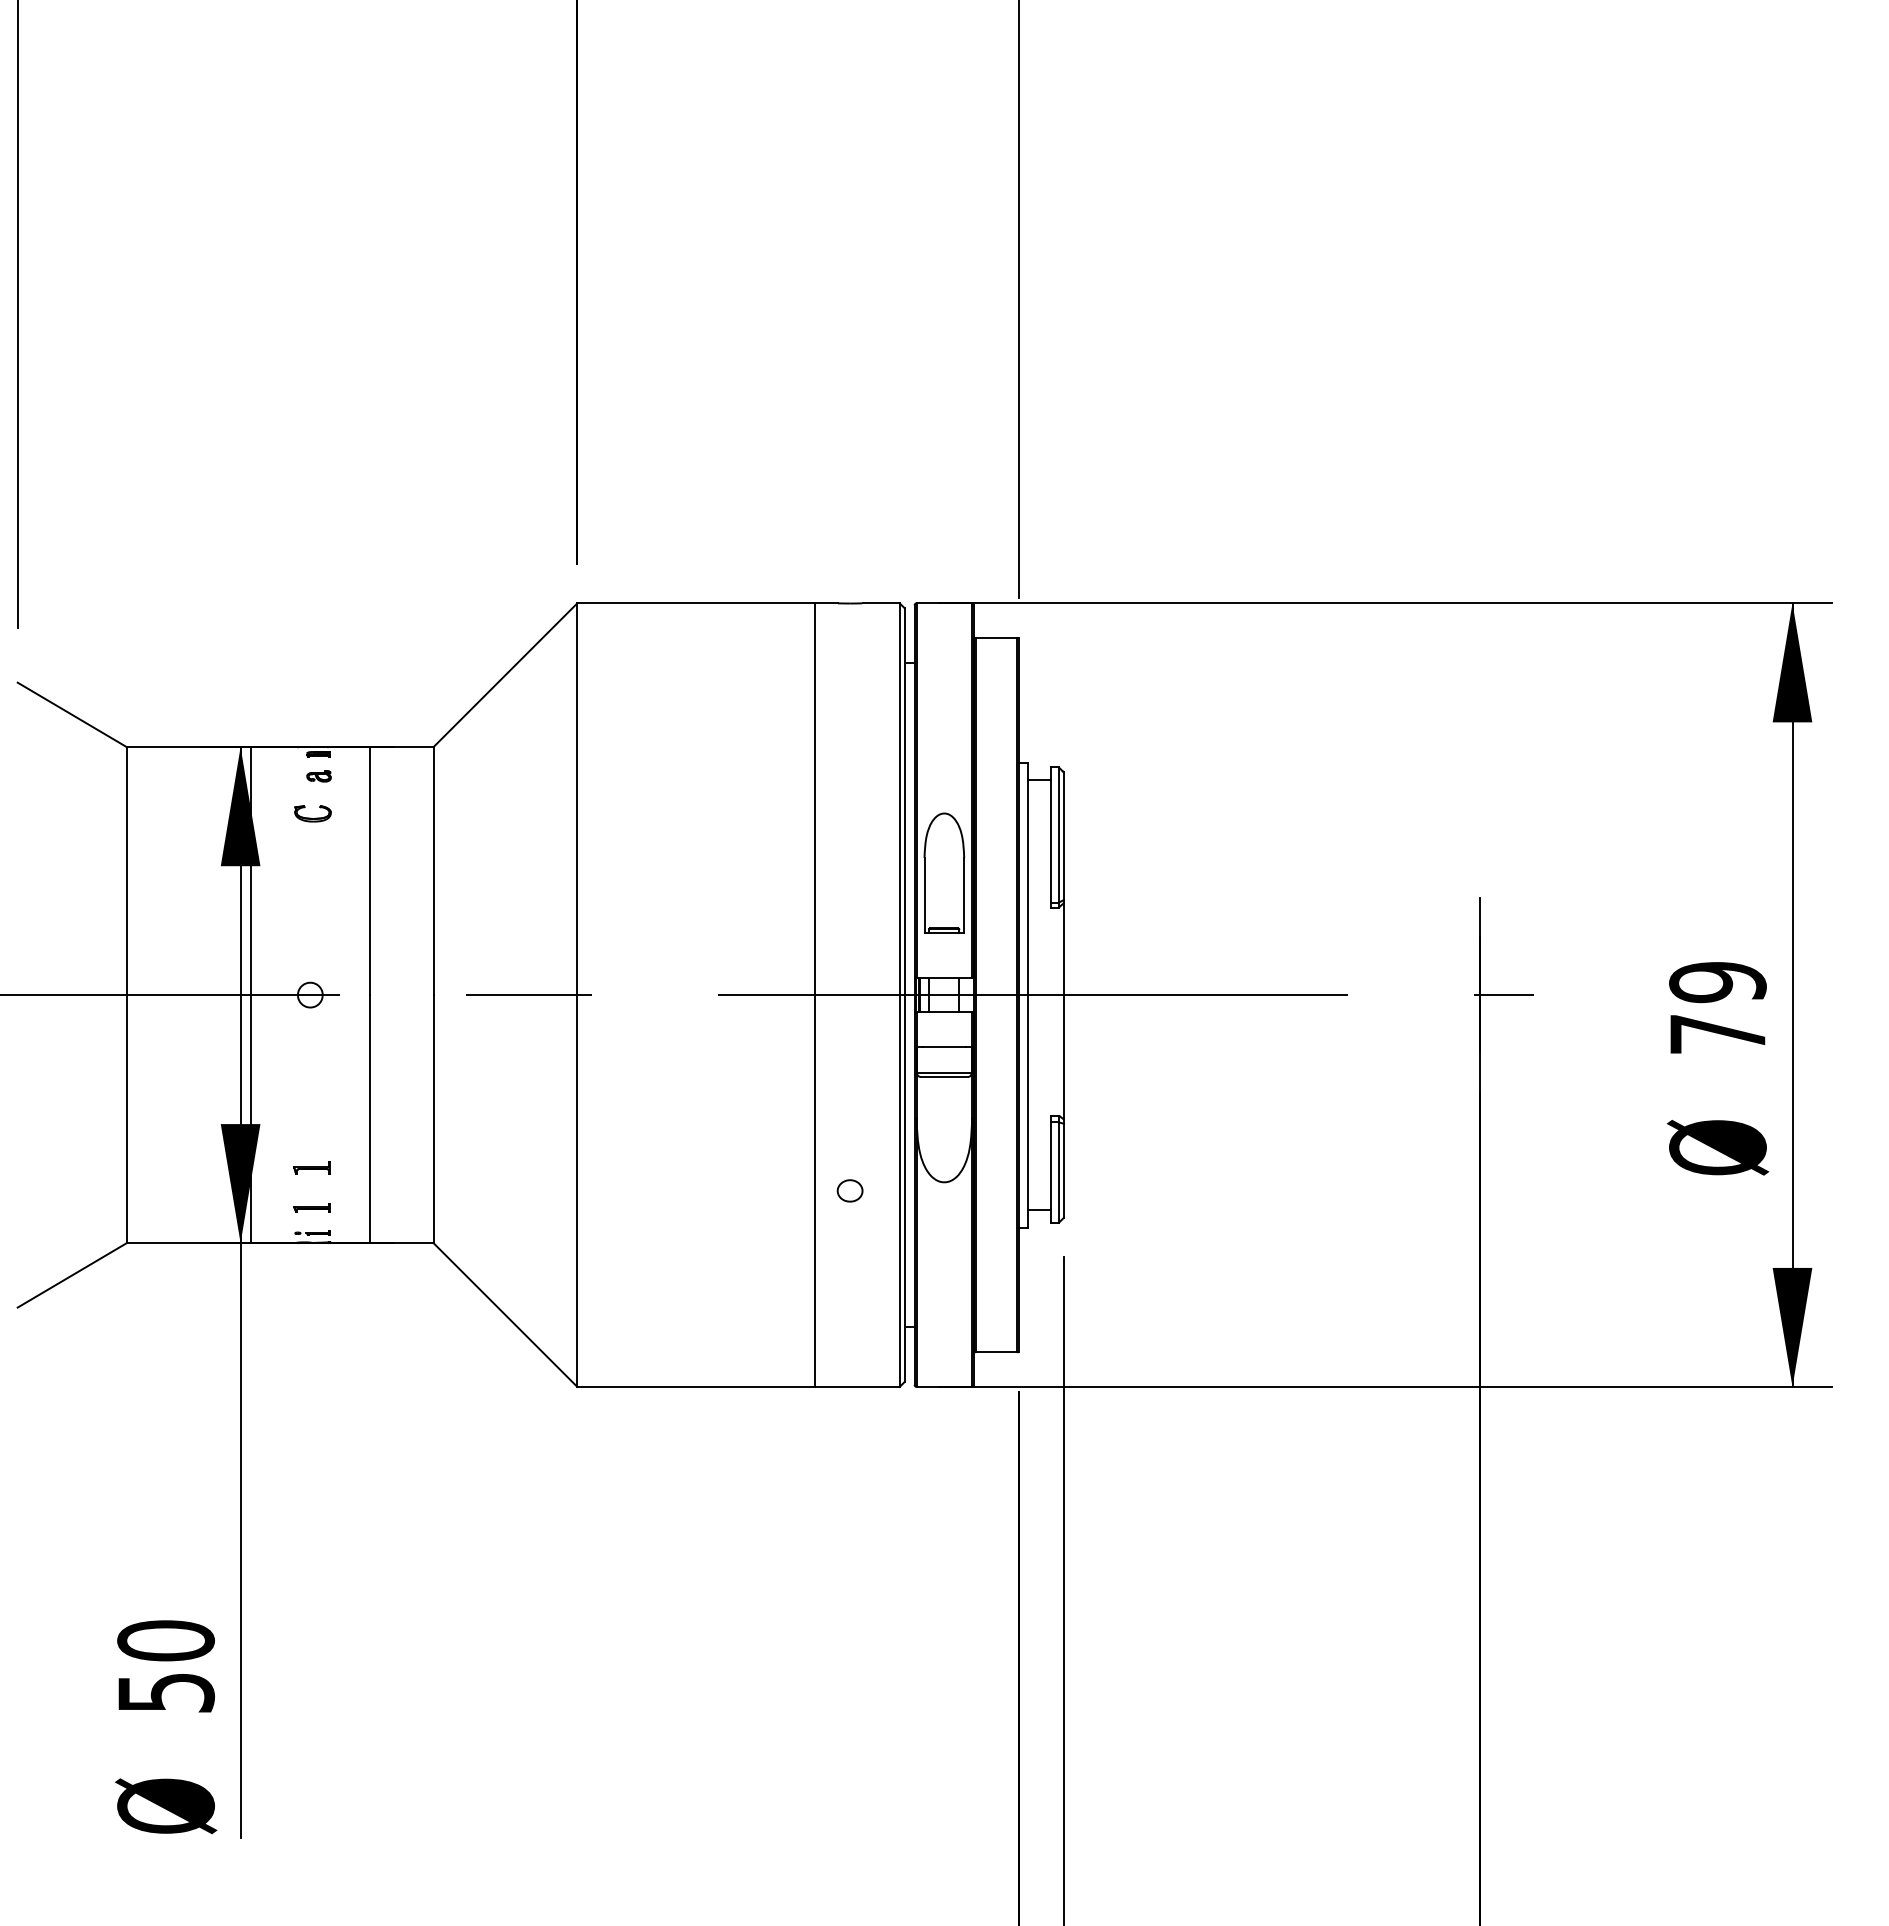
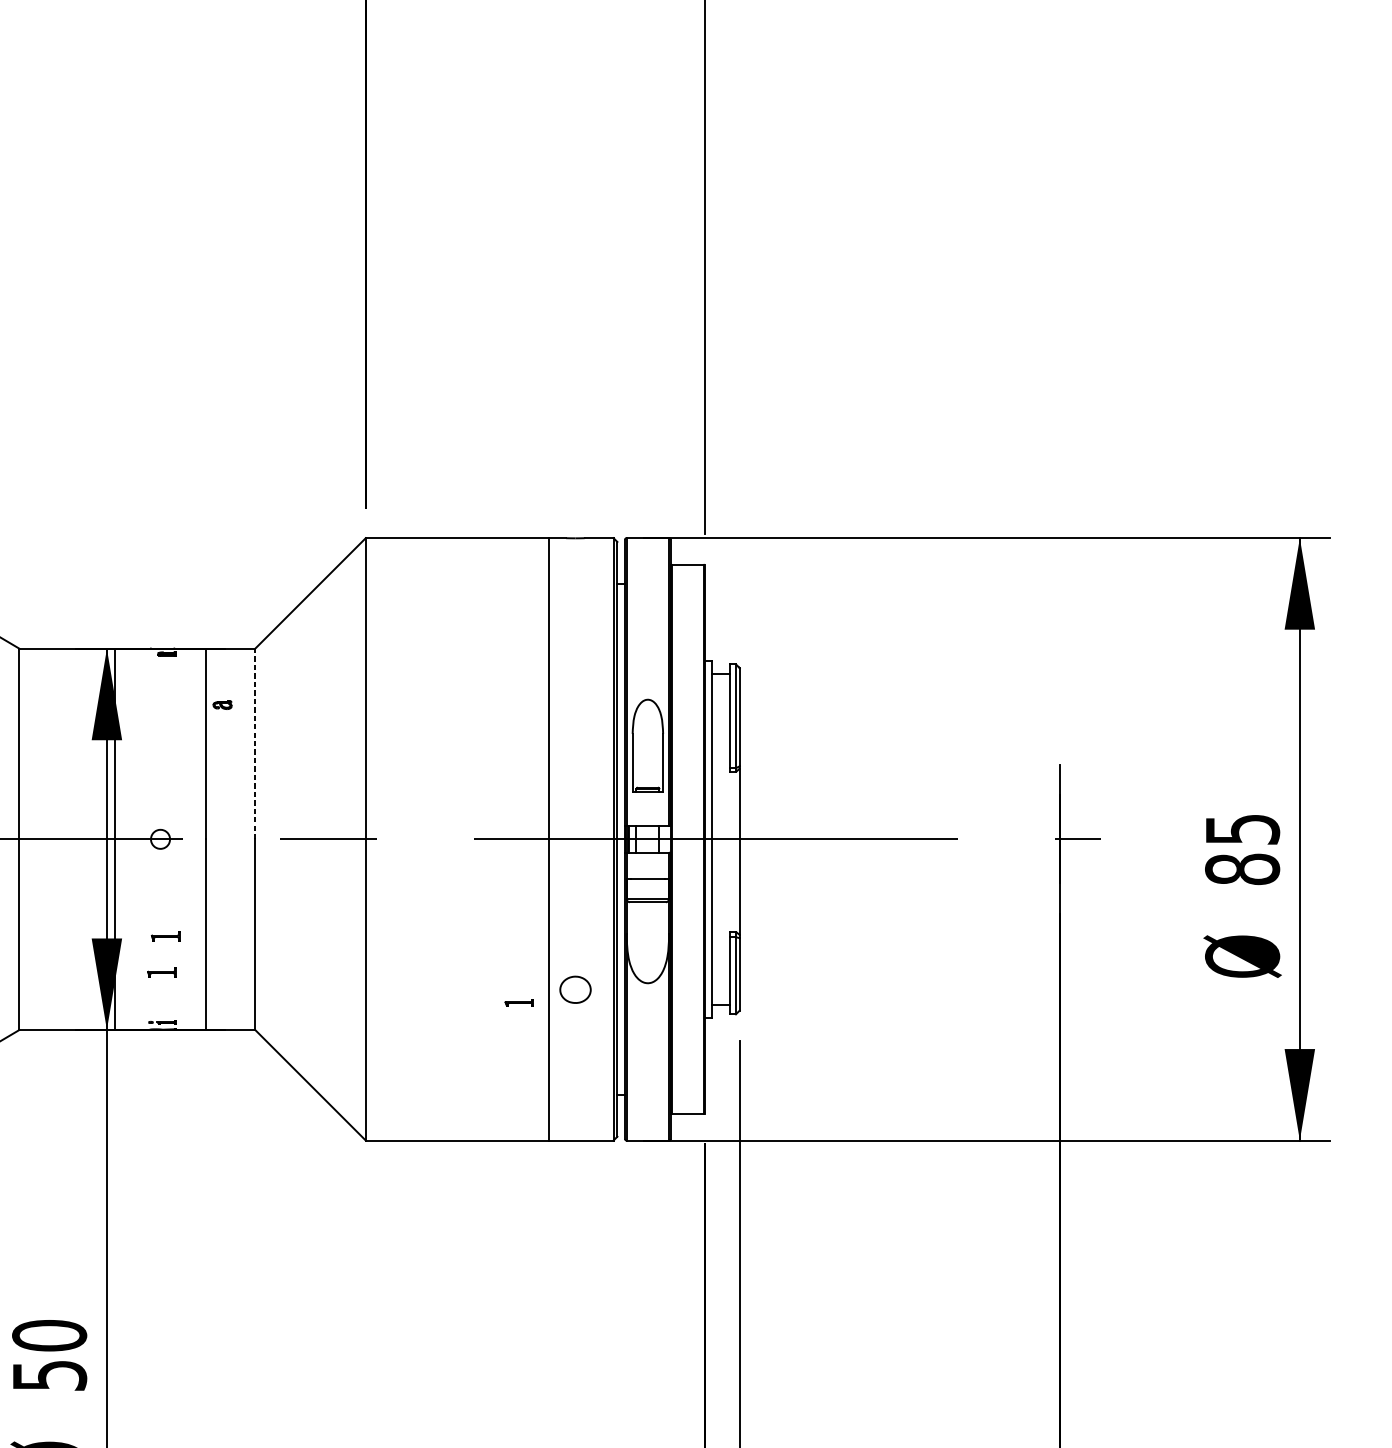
part: (318, 776) -> (222, 705), moved
part: (312, 813) -> (162, 699), removed
line: (433, 871) -> (255, 744), solid -> dashed
text: (1717, 1008) -> (1242, 849), 79 -> 85
part: (316, 1120) -> (165, 935), added
part: (849, 1190) -> (574, 989), size x1.6
part: (311, 1207) -> (518, 1002), moved

